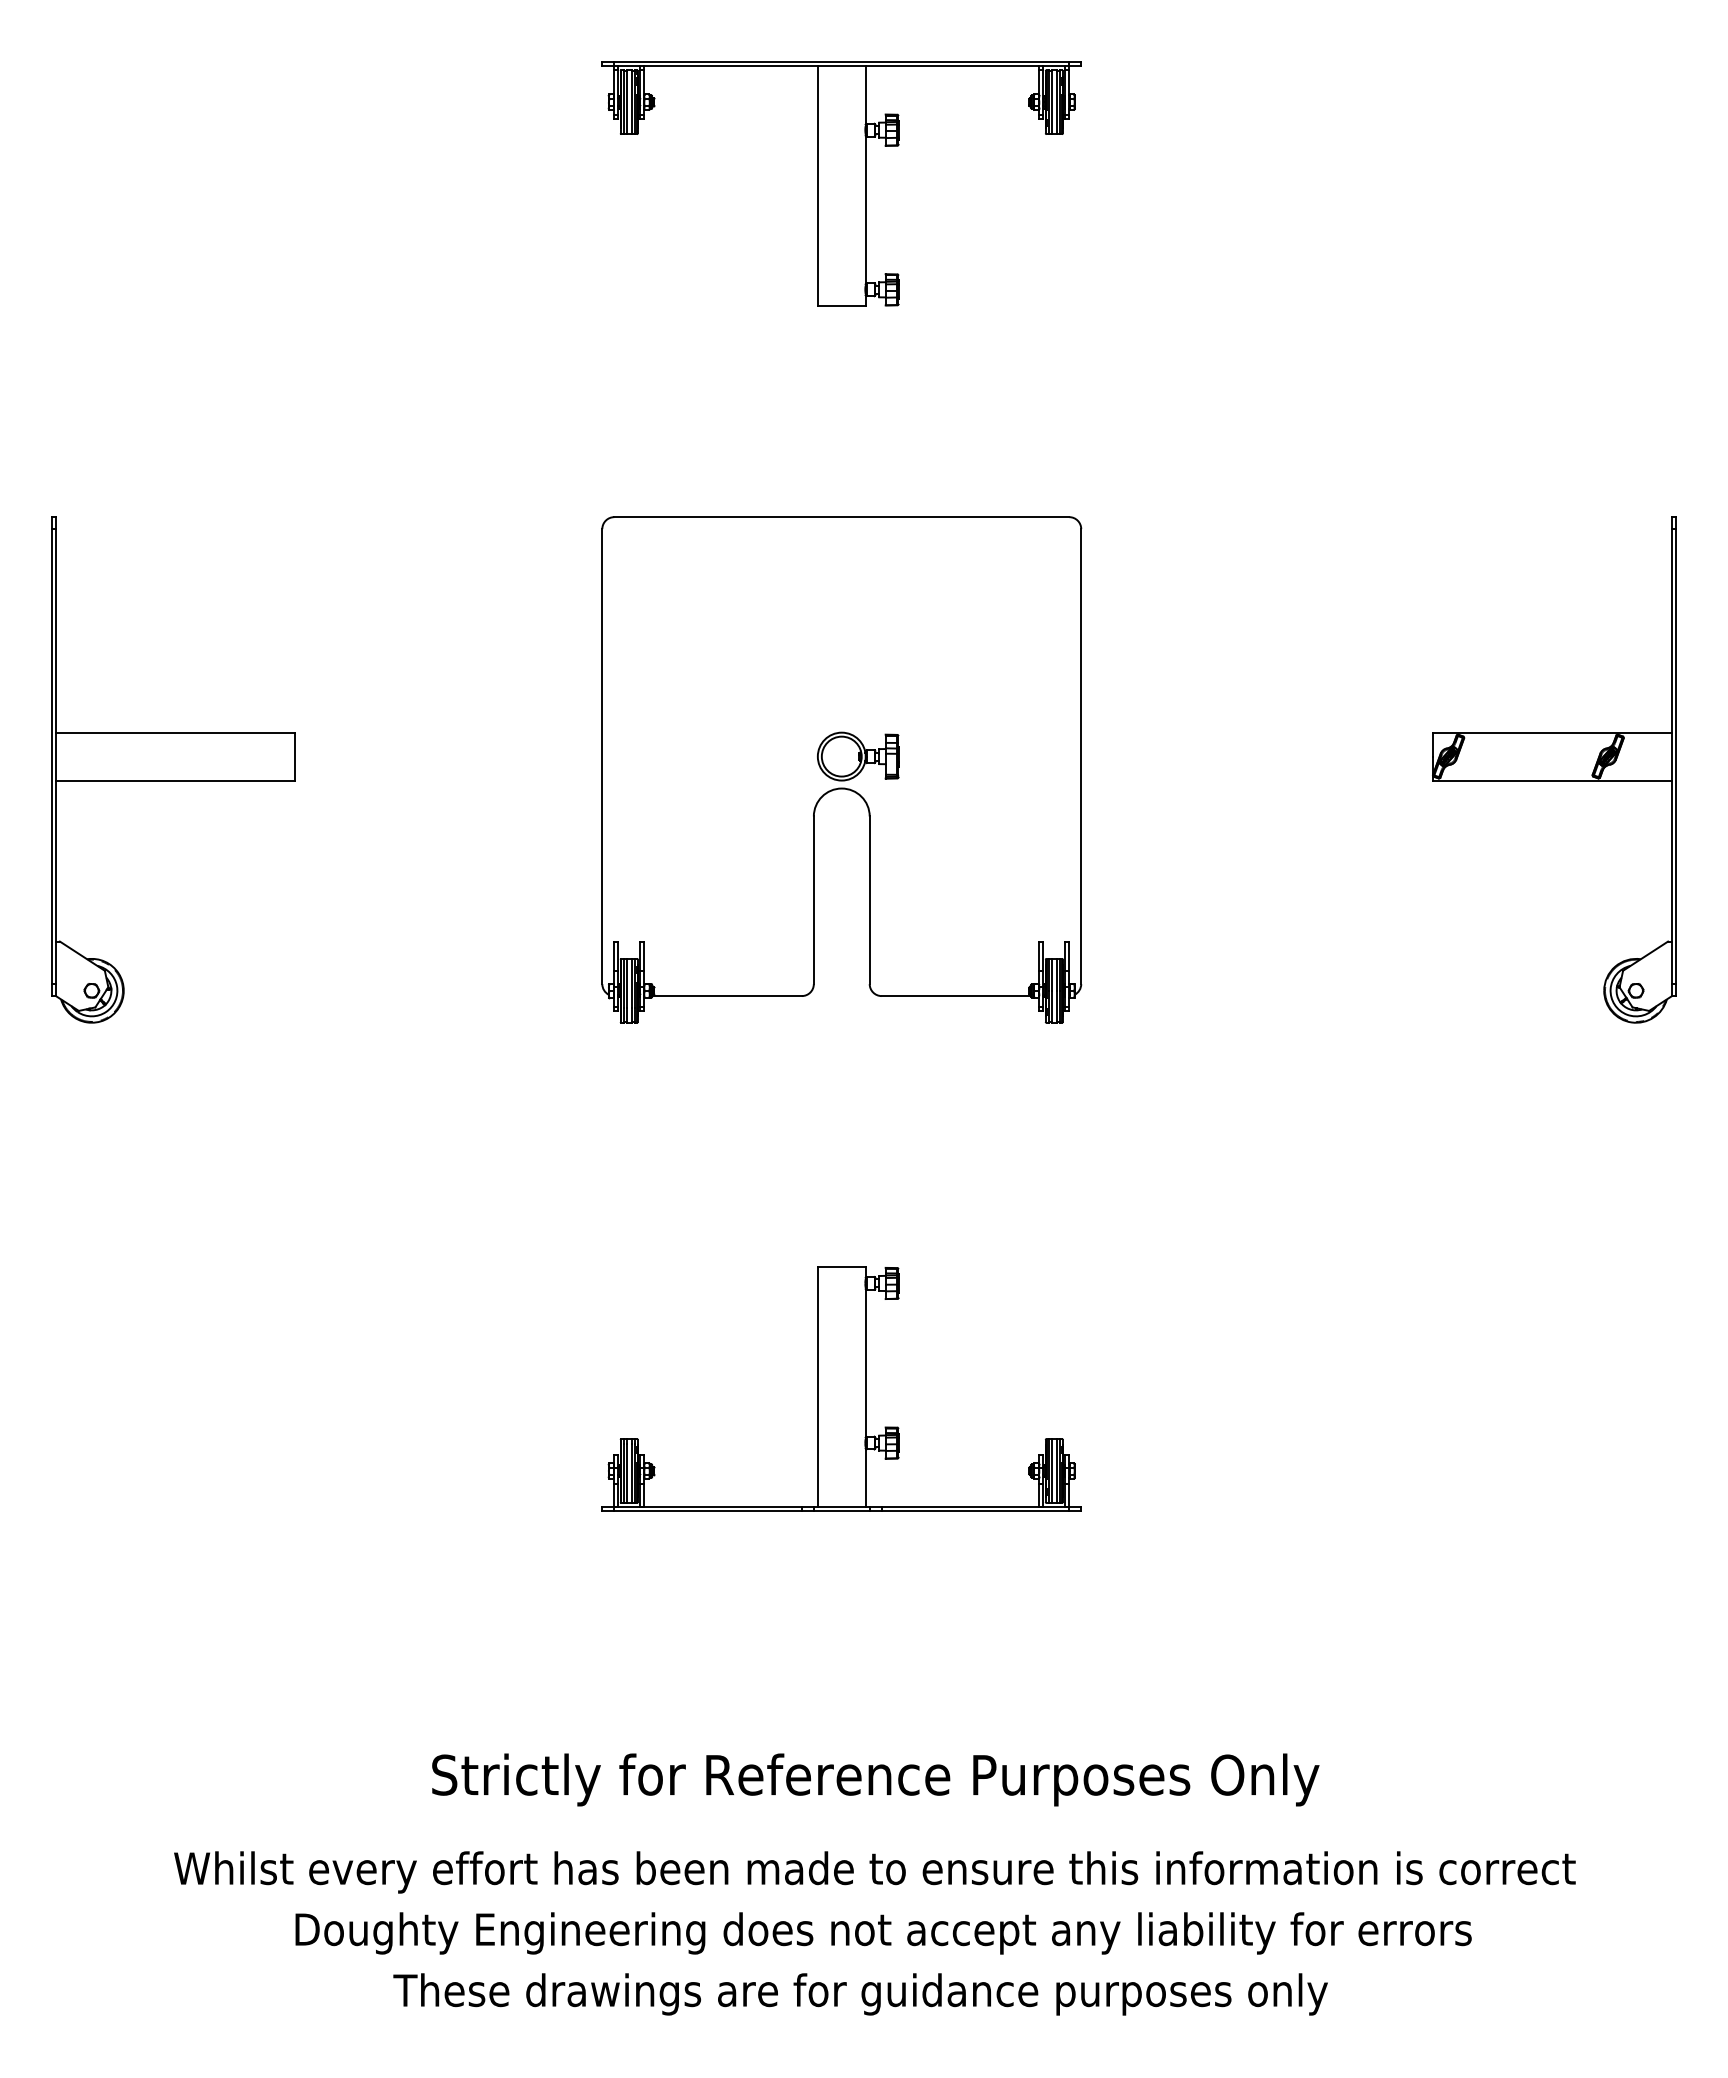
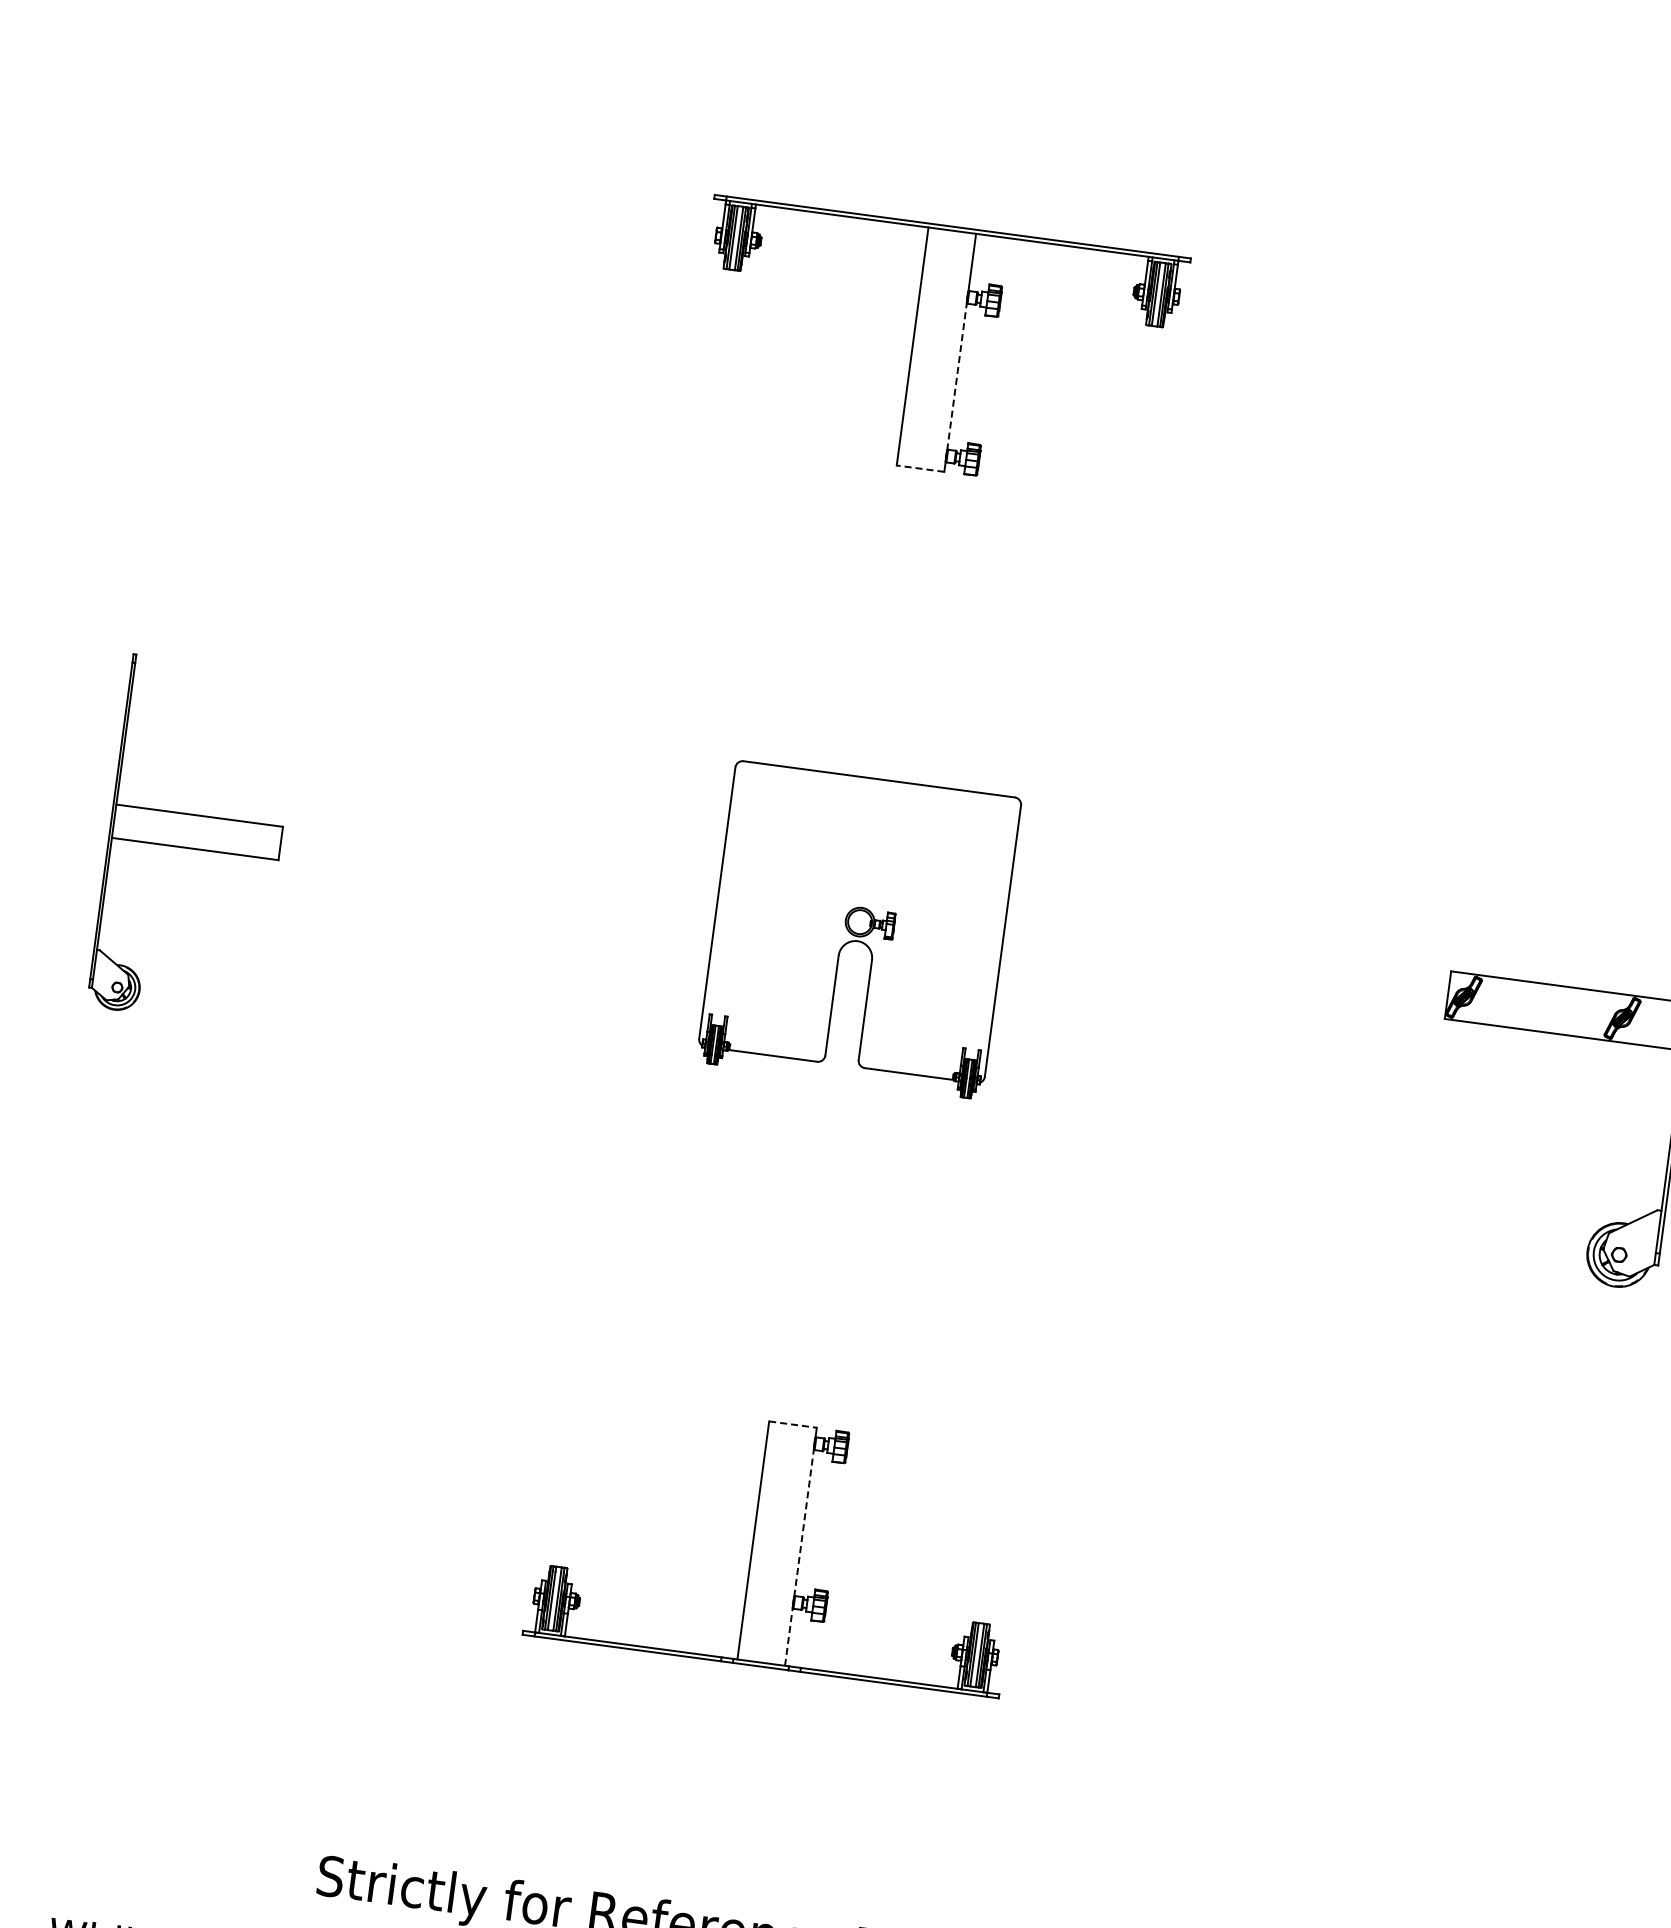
line: (865, 209) -> (956, 376), solid -> dashed
line: (841, 305) -> (920, 468), solid -> dashed
part: (173, 769) -> (194, 840), size x0.7
part: (841, 769) -> (858, 929), size x0.6
line: (841, 1267) -> (792, 1424), solid -> dashed
line: (865, 1362) -> (803, 1522), solid -> dashed
line: (865, 1477) -> (788, 1636), solid -> dashed

